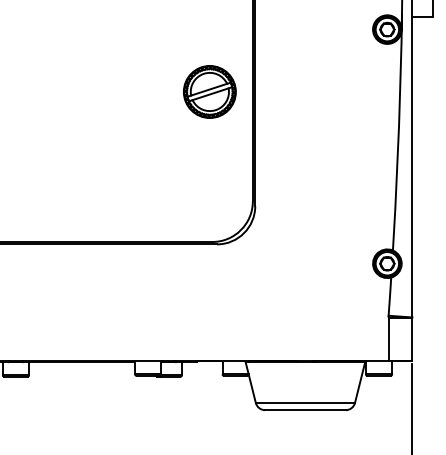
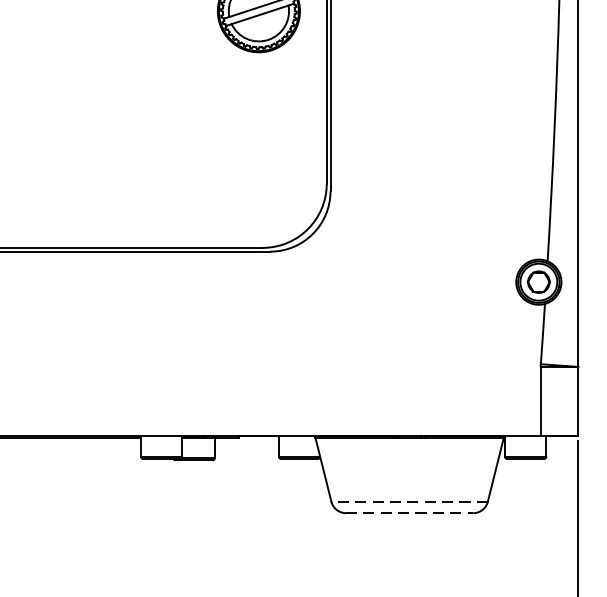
line: (305, 402) -> (409, 501), solid -> dashed
line: (305, 410) -> (409, 513), solid -> dashed

